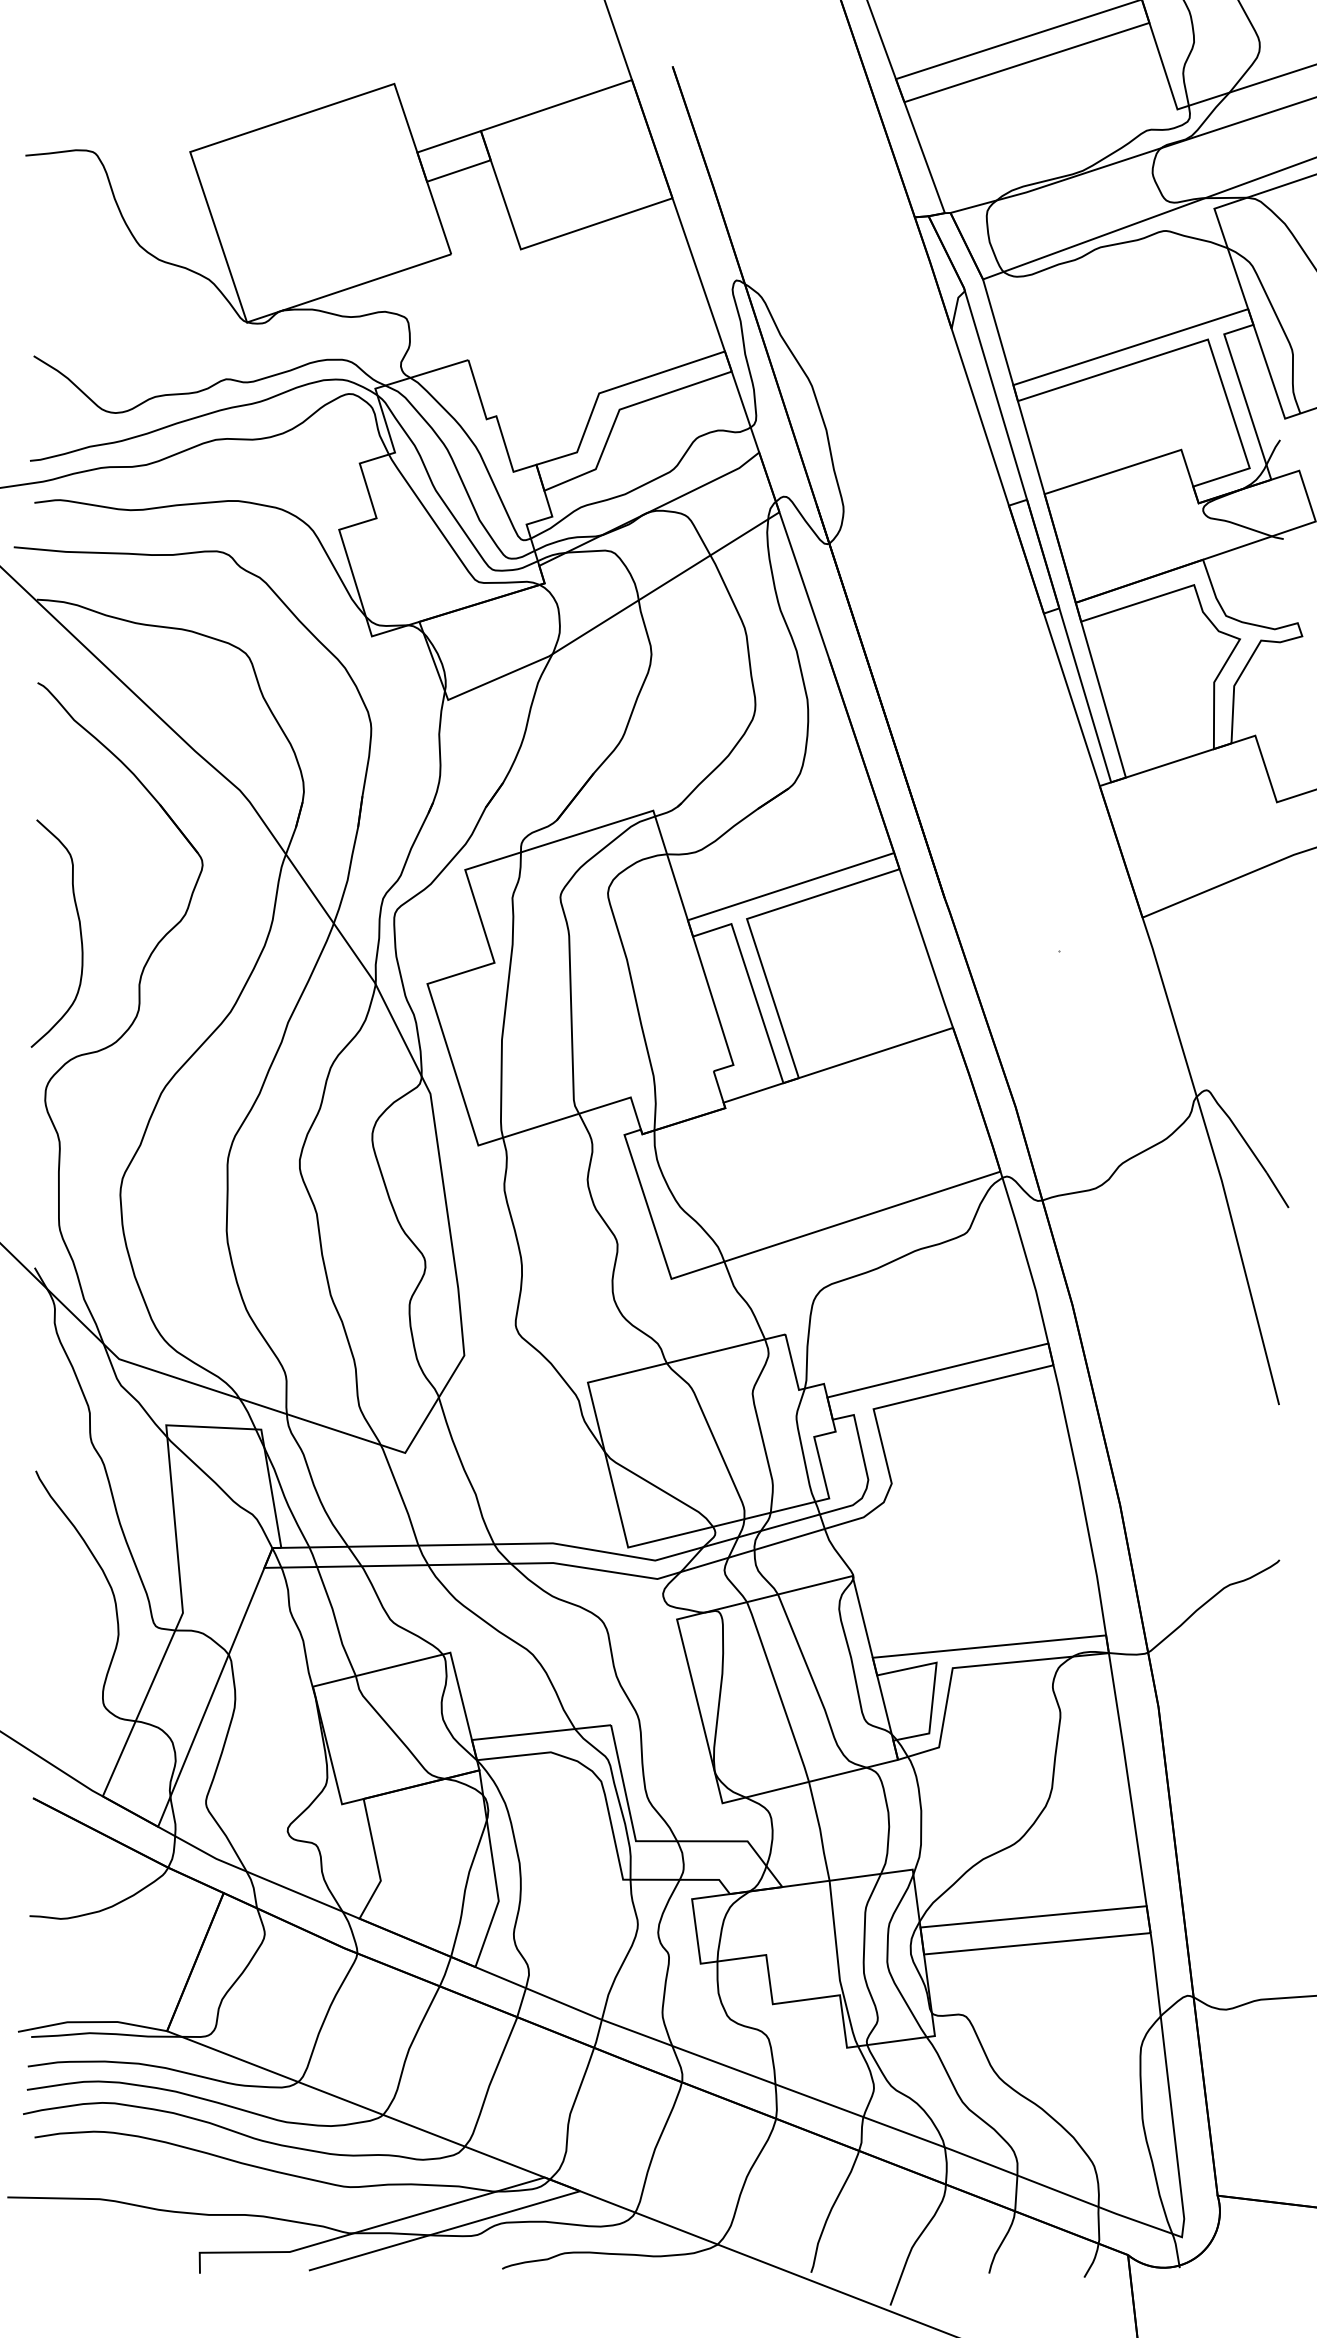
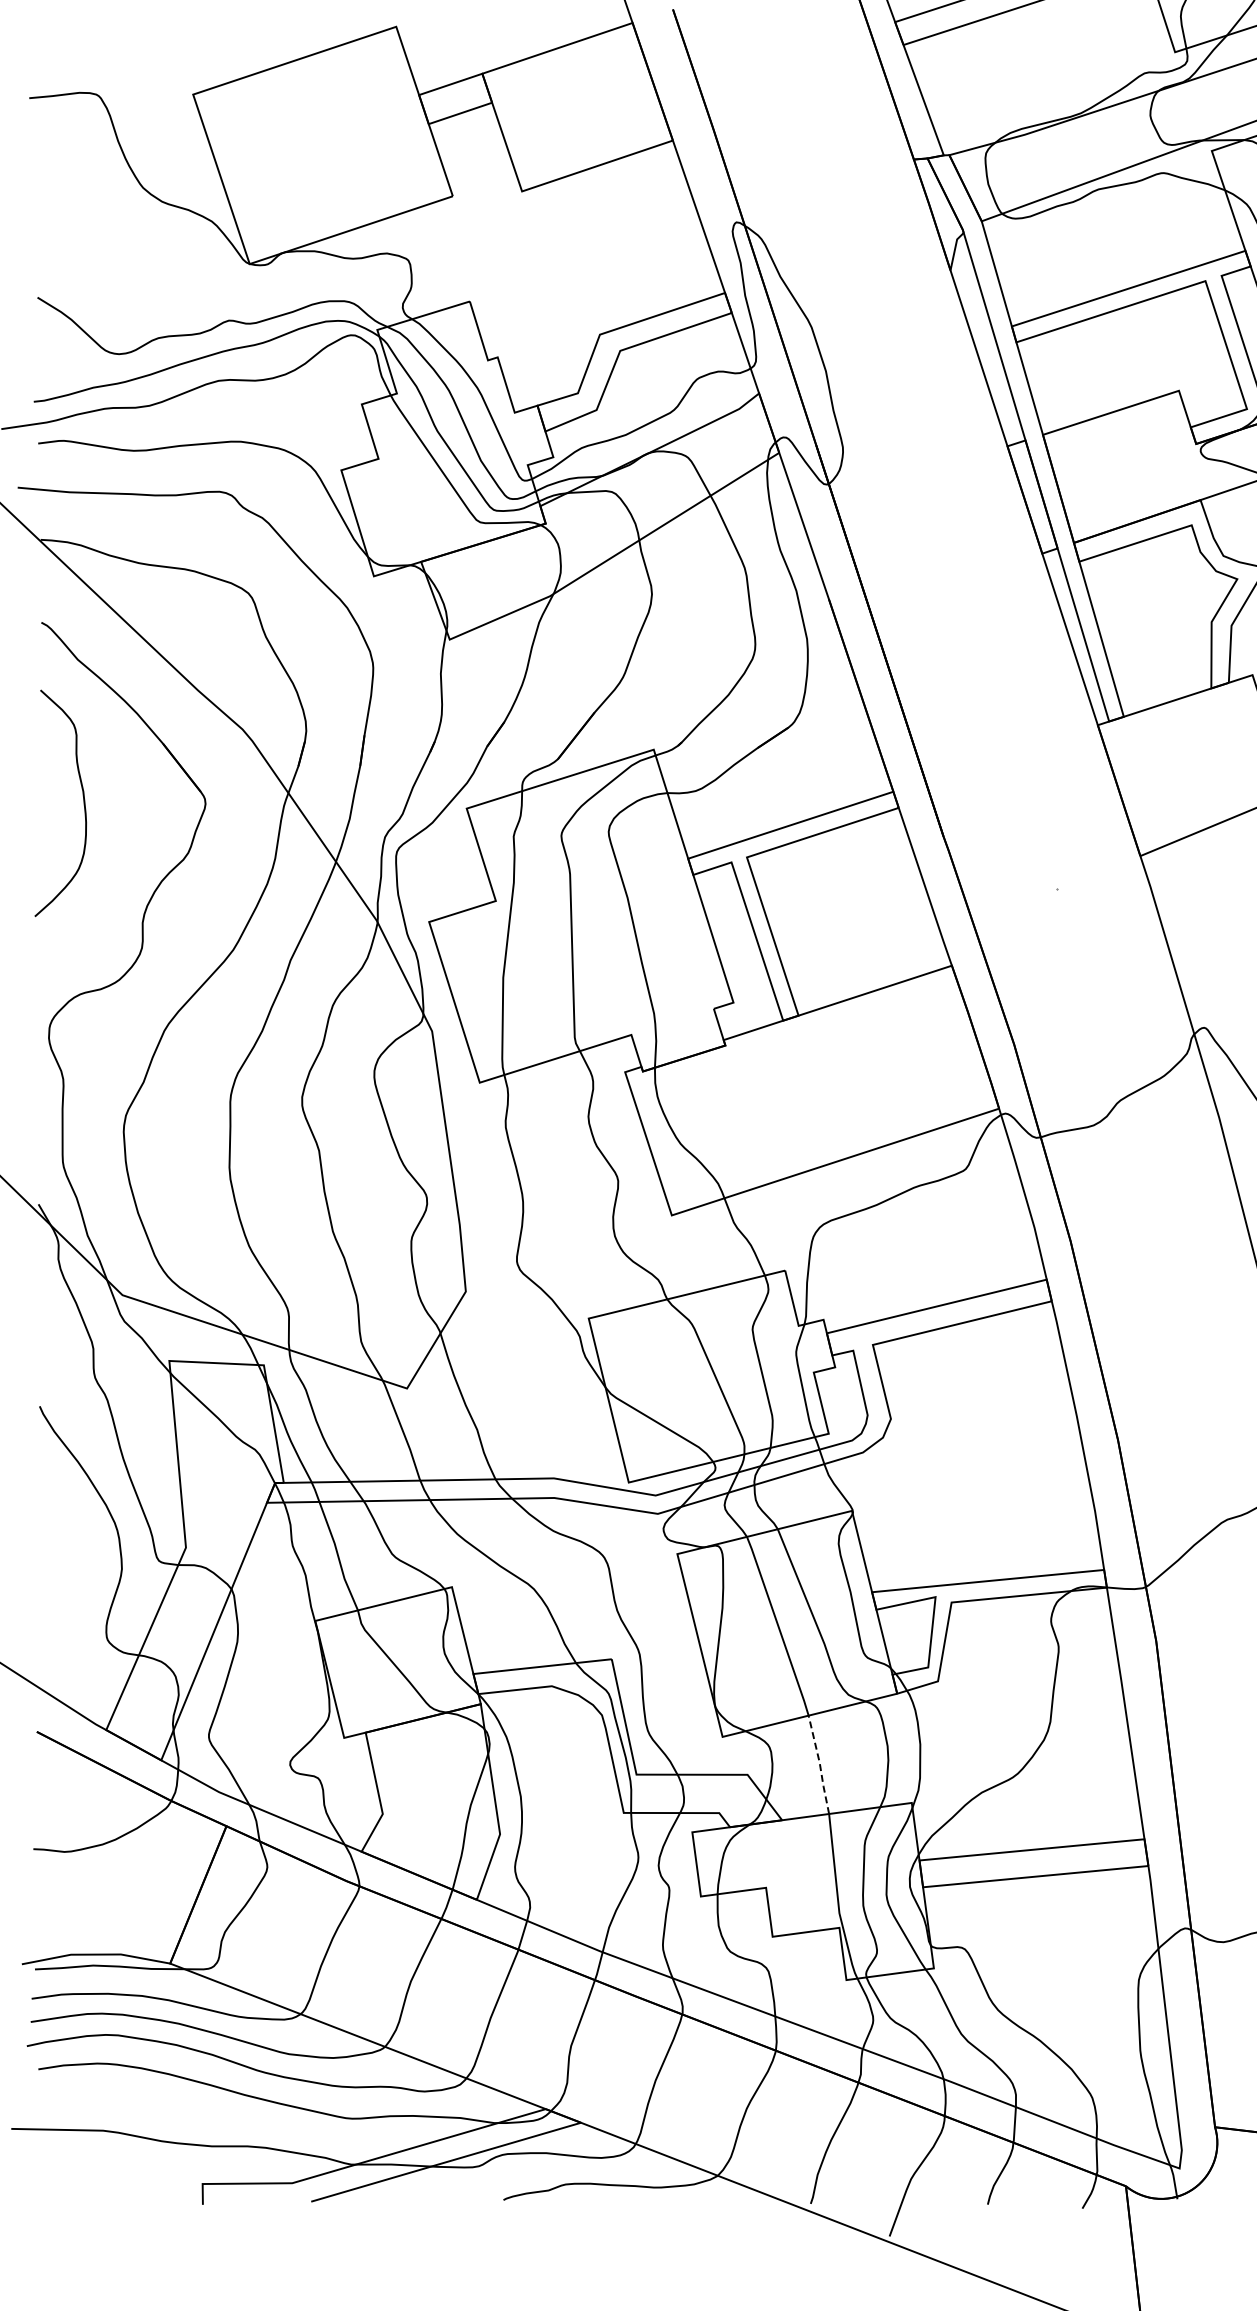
curve: (79, 931) -> (83, 801), moved
line: (820, 1831) -> (820, 1764), solid -> dashed

